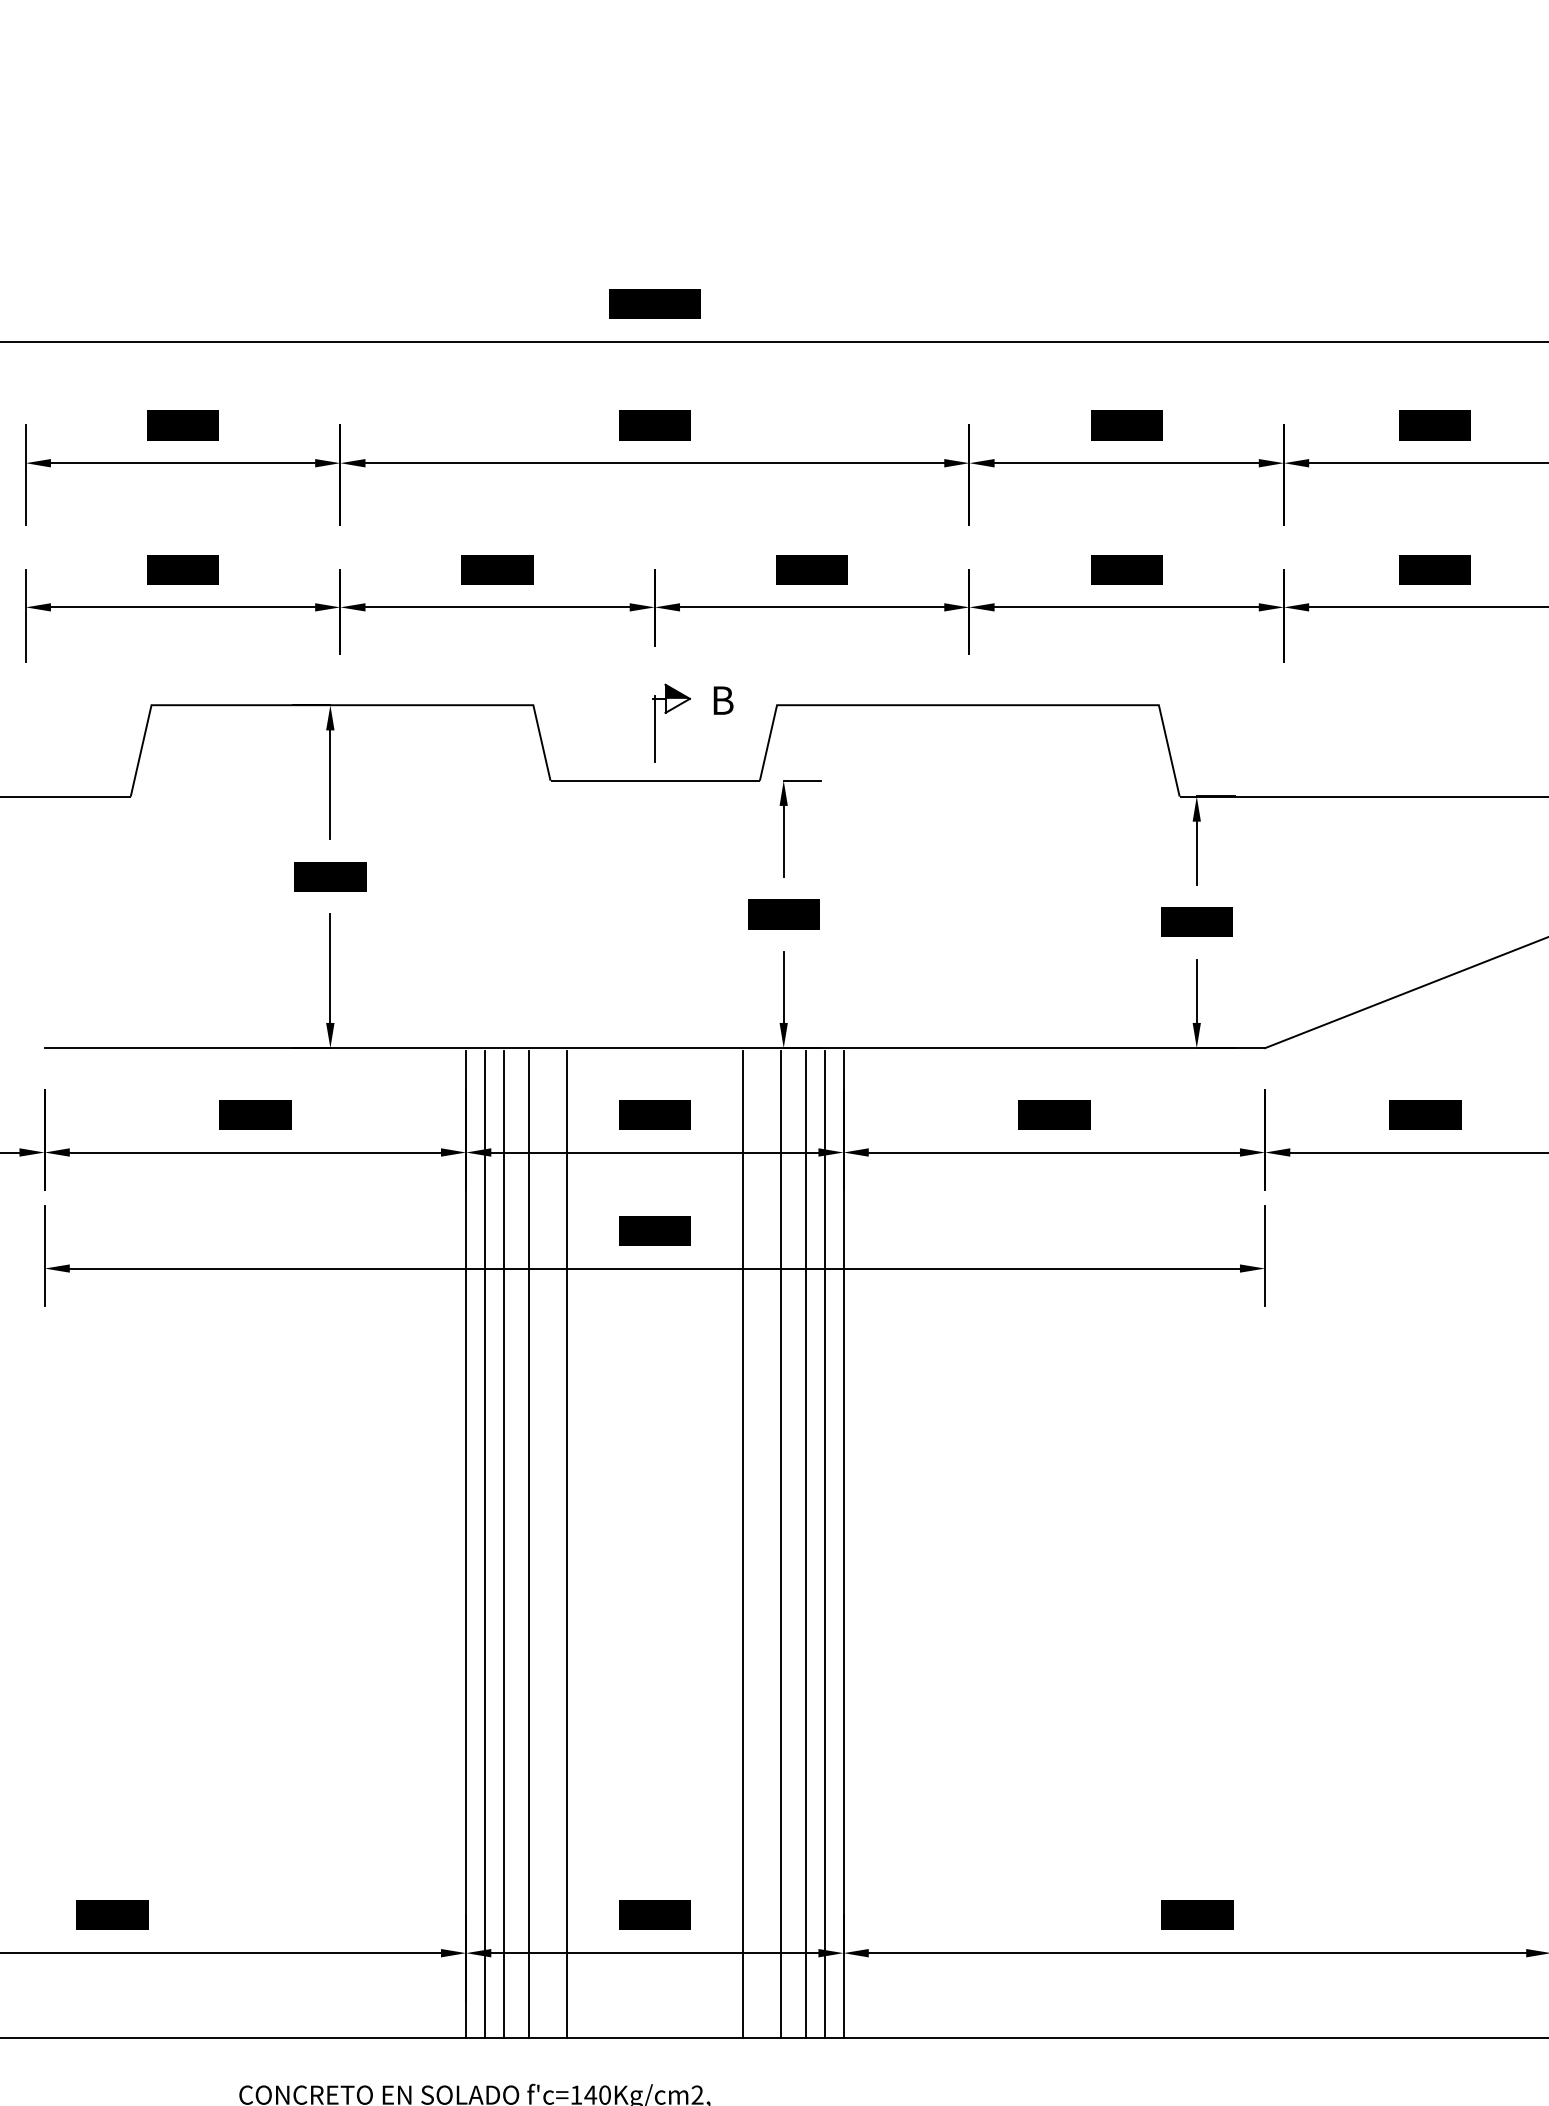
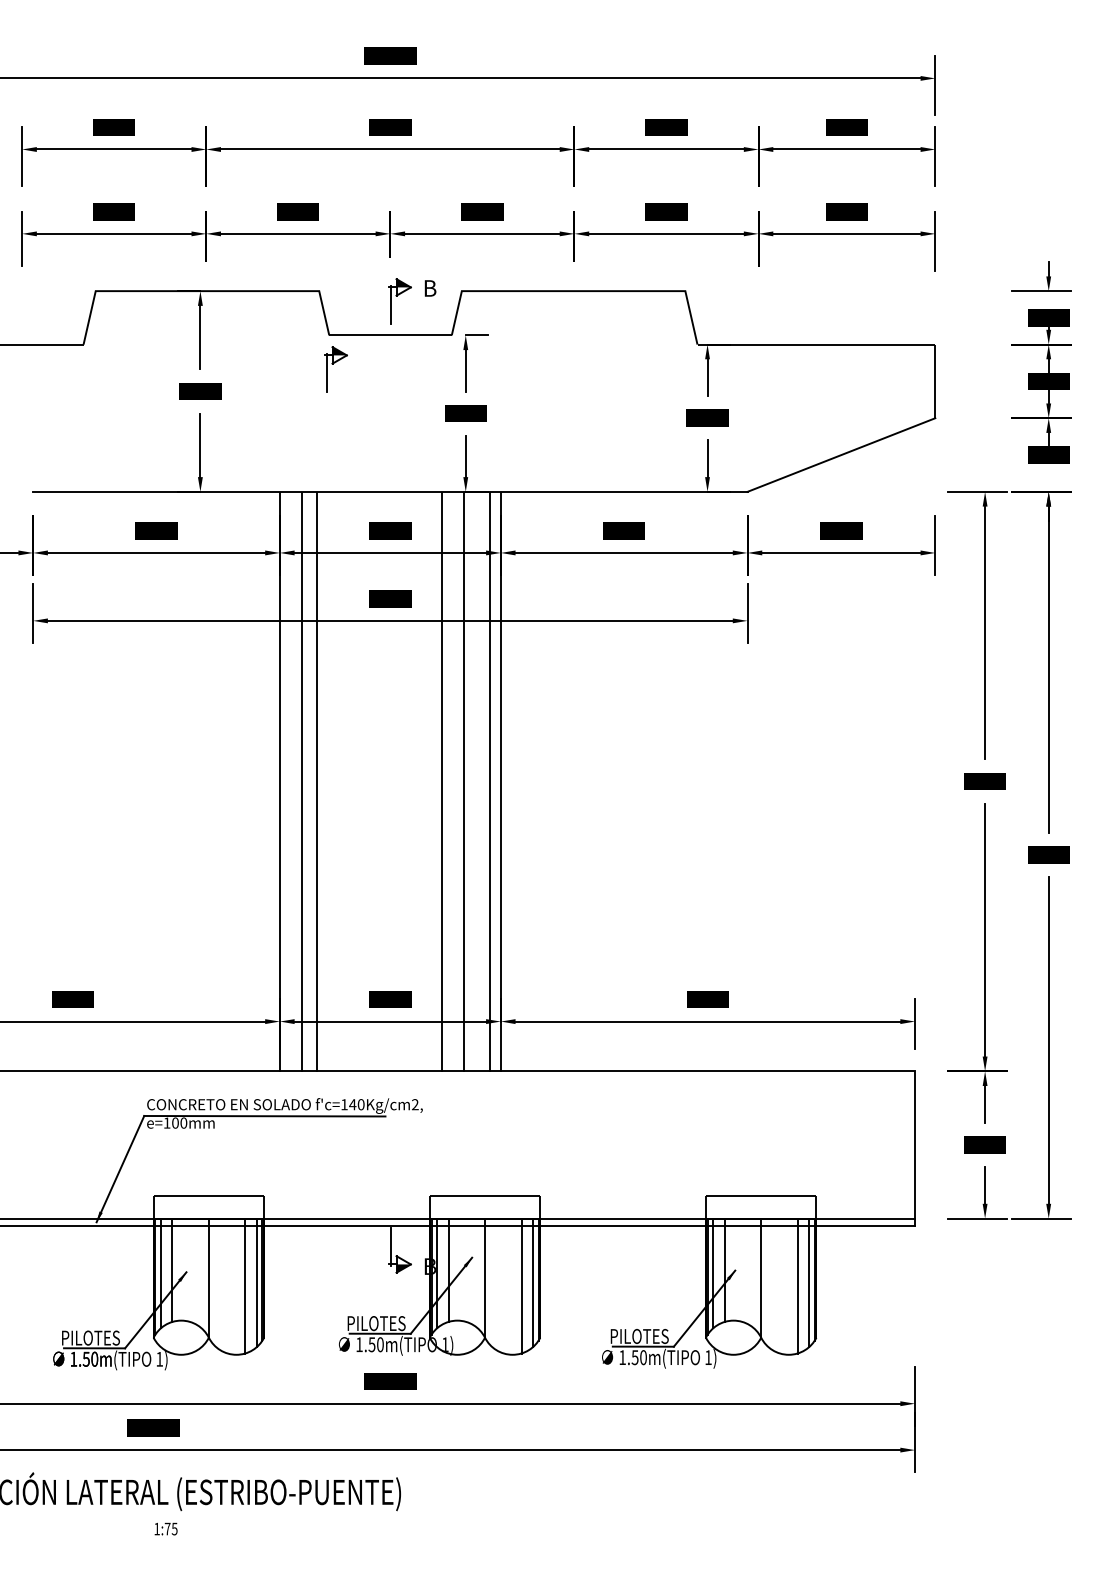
part: (561, 839) -> (335, 369), added
line: (484, 1544) -> (290, 782), removed
line: (566, 1544) -> (338, 782), removed
line: (805, 1544) -> (478, 782), removed

